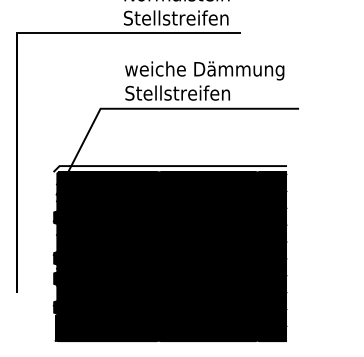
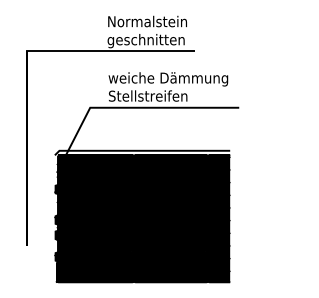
text: (175, 20) -> (146, 41), Stellstreifen -> geschnitten

